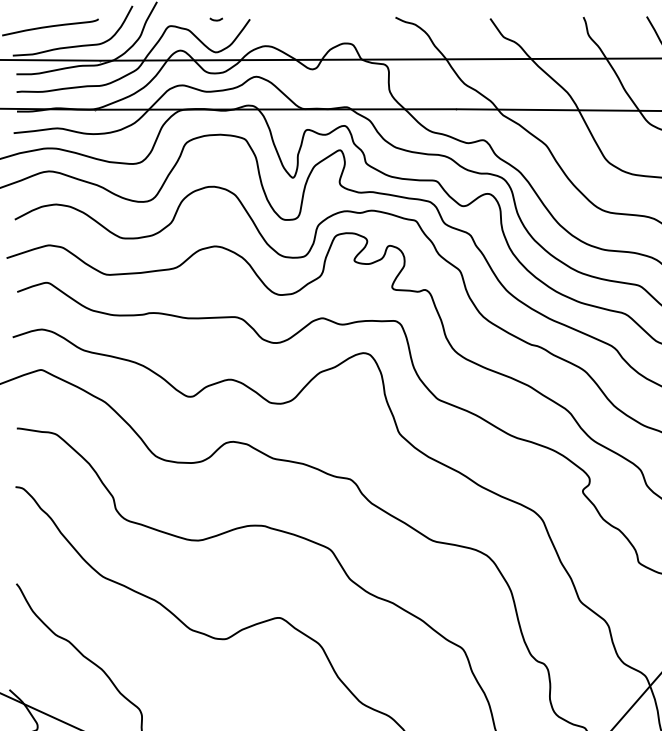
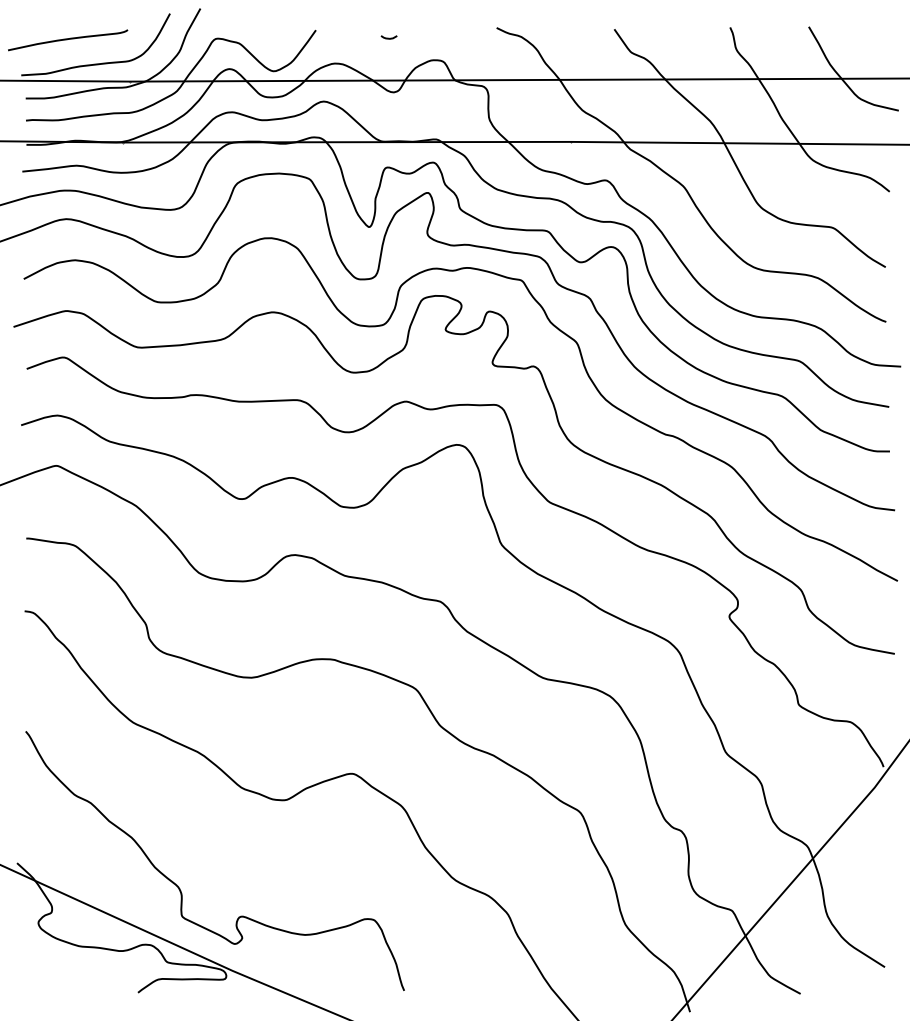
curve: (215, 19) -> (388, 37), moved

